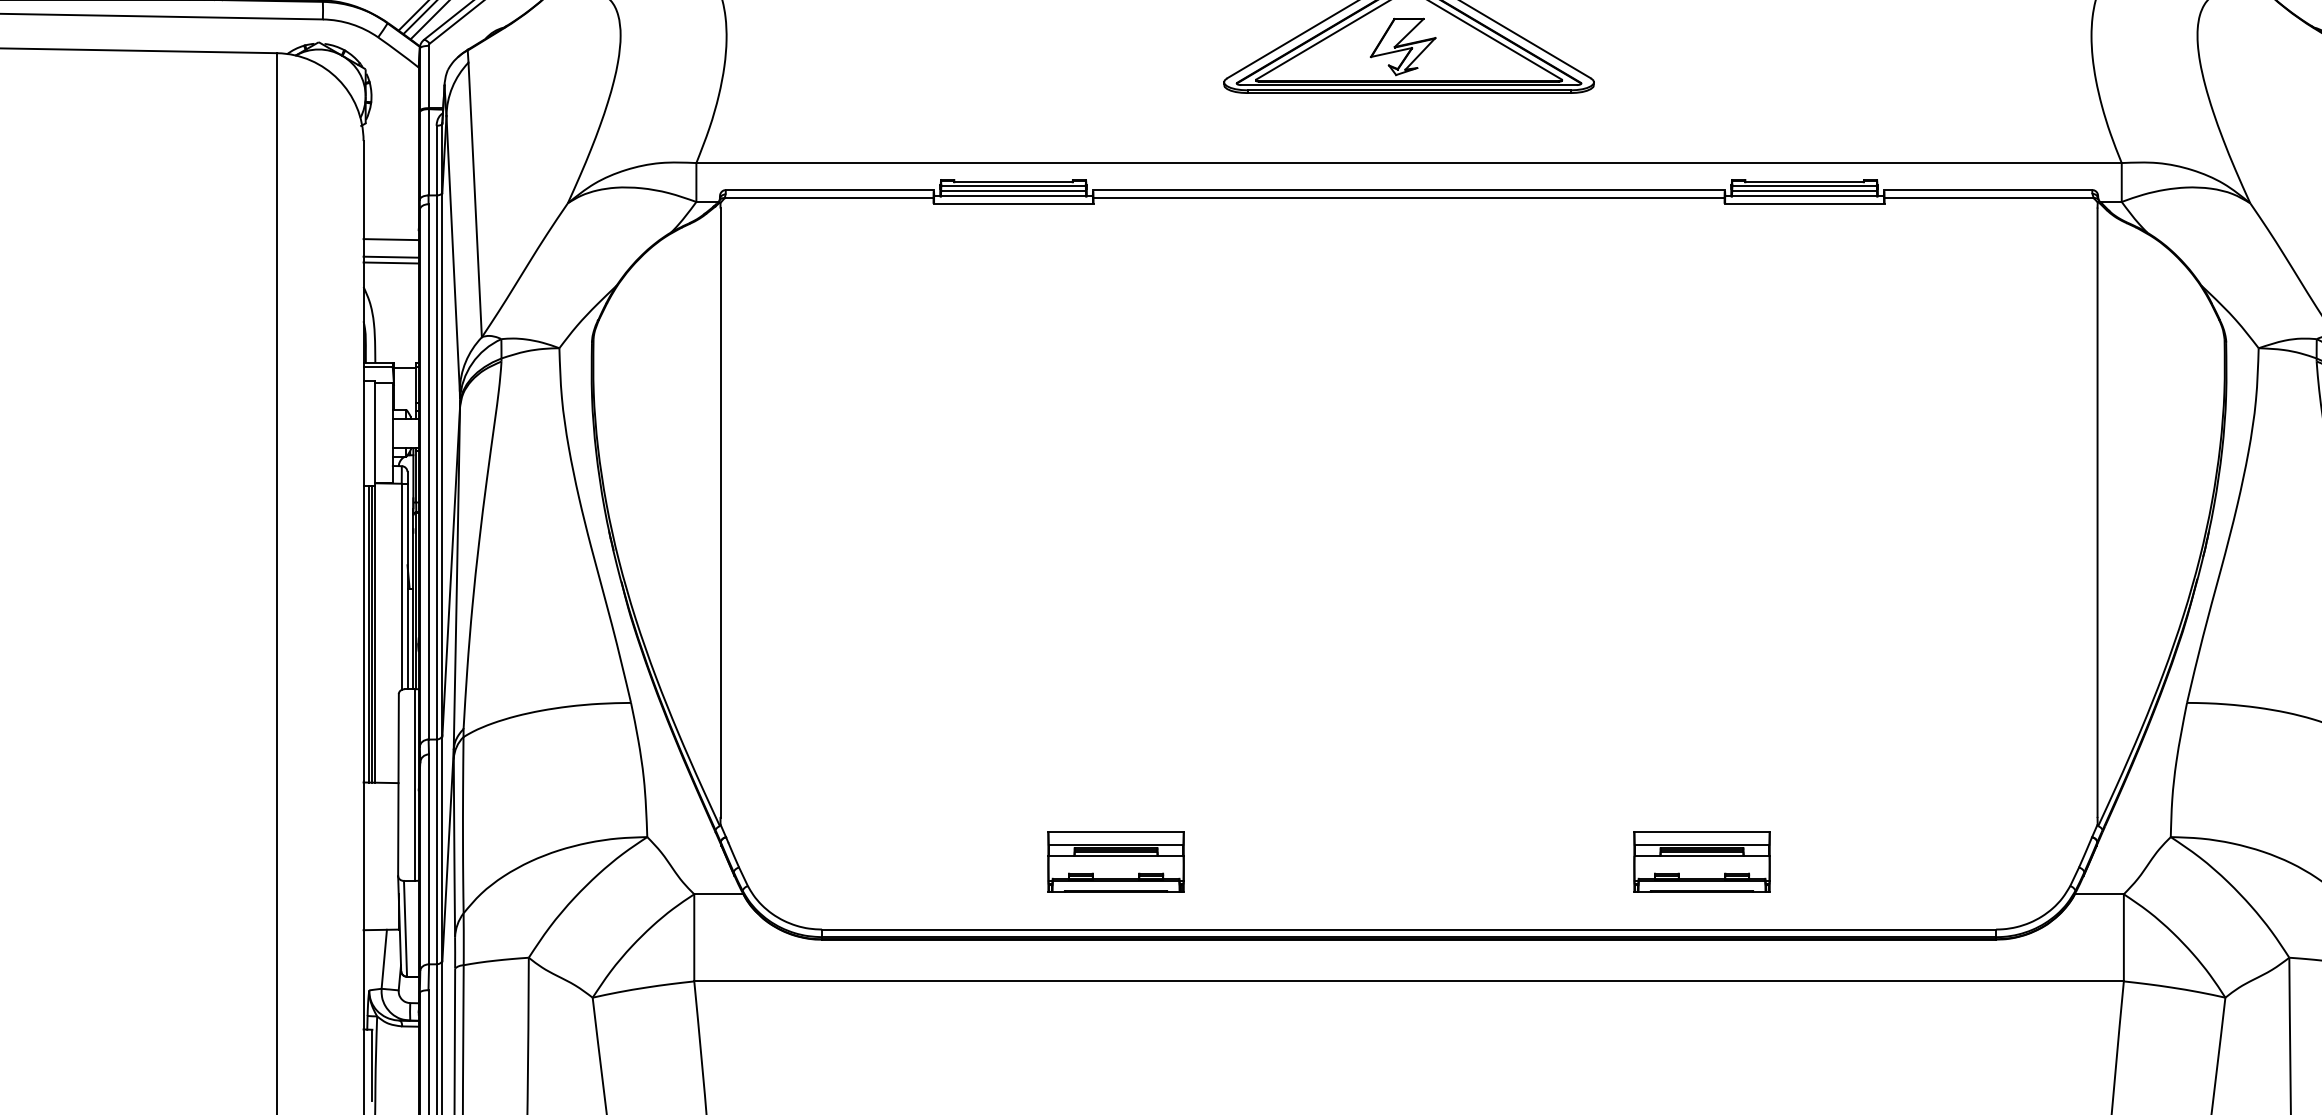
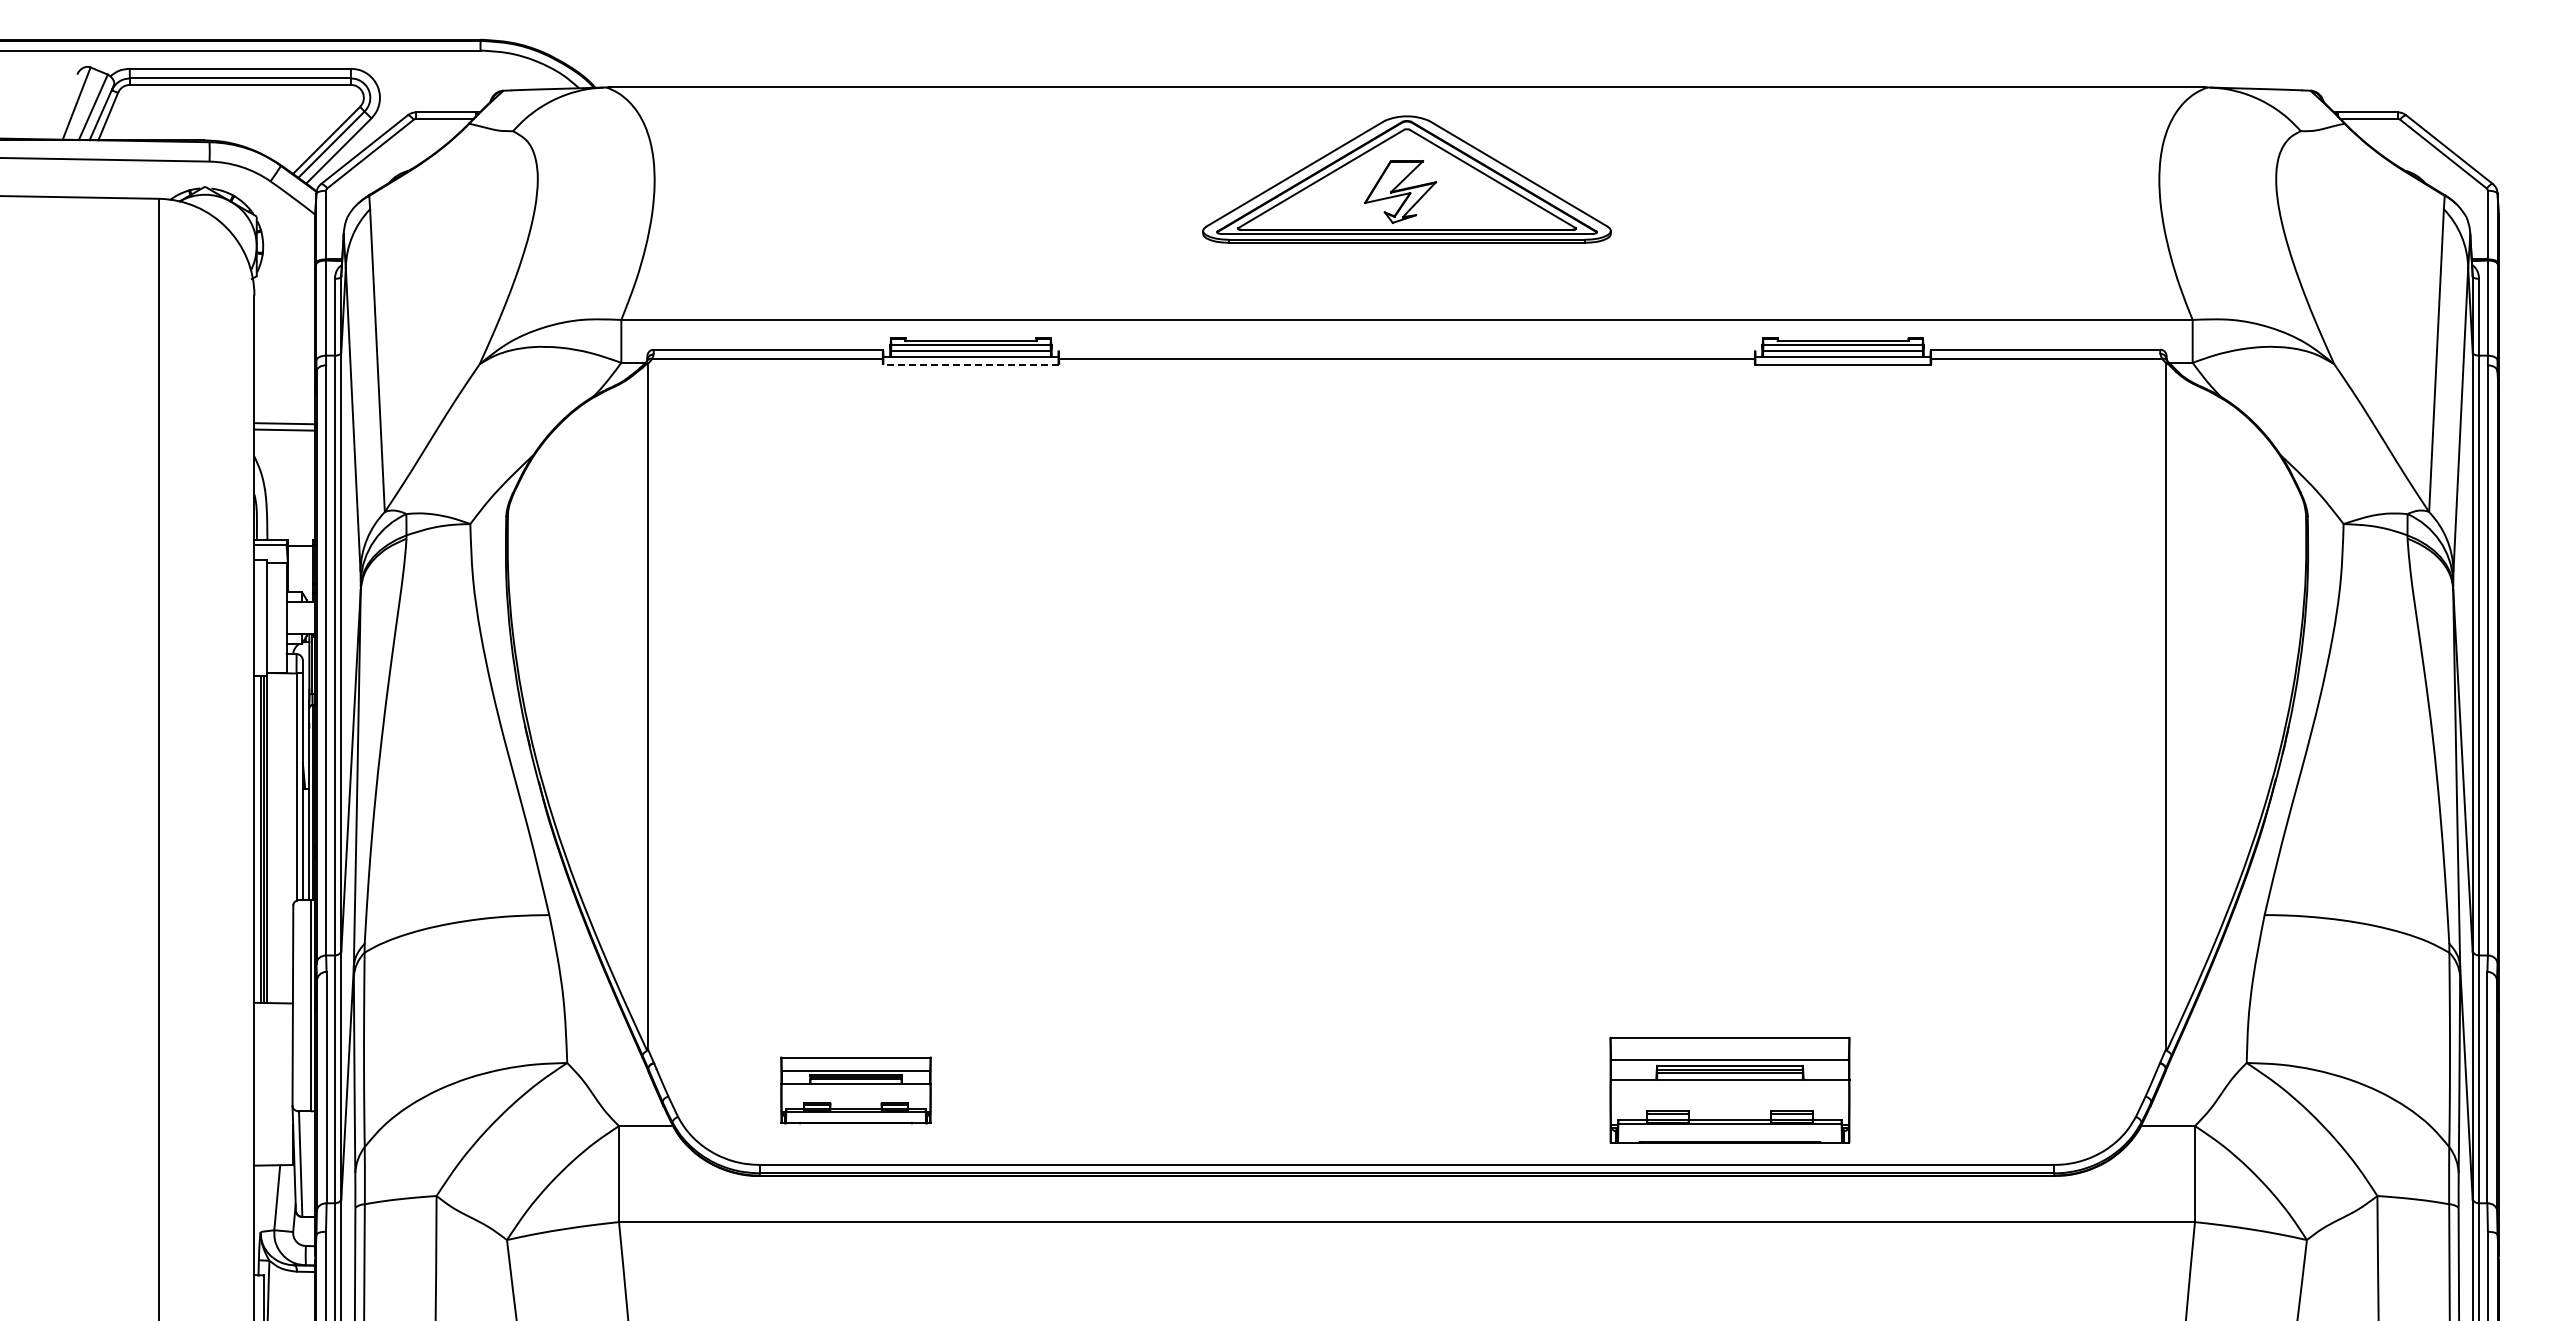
line: (1408, 189) -> (1406, 349), removed
line: (1013, 203) -> (970, 364), solid -> dashed
line: (390, 238) -> (284, 403), removed
part: (1115, 862) -> (855, 1090), moved
part: (1701, 862) -> (1729, 1090), size x1.6

